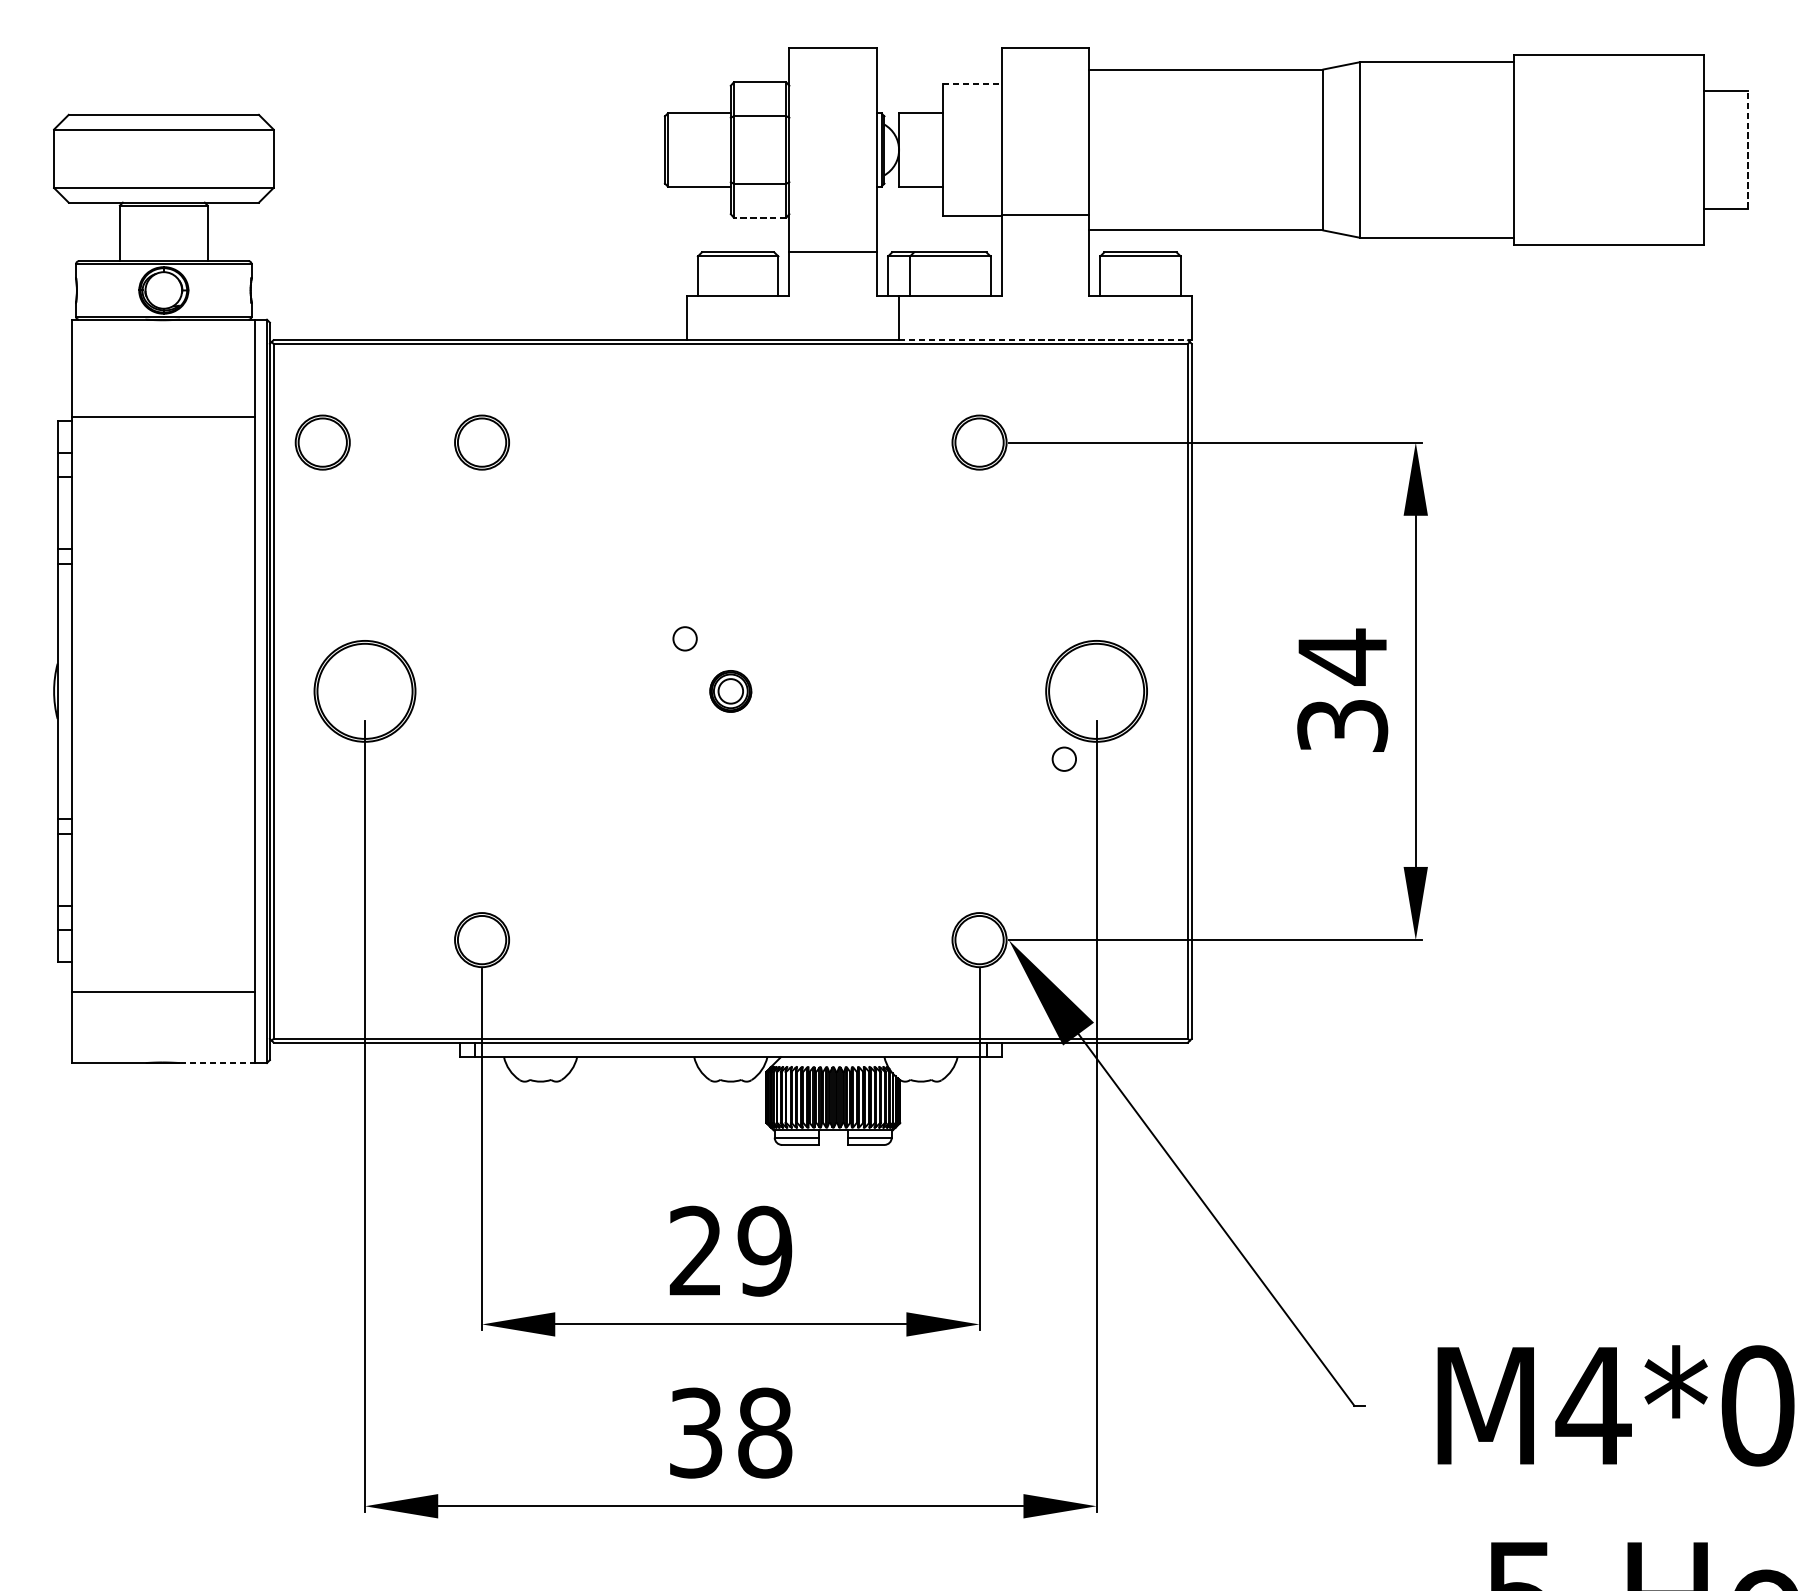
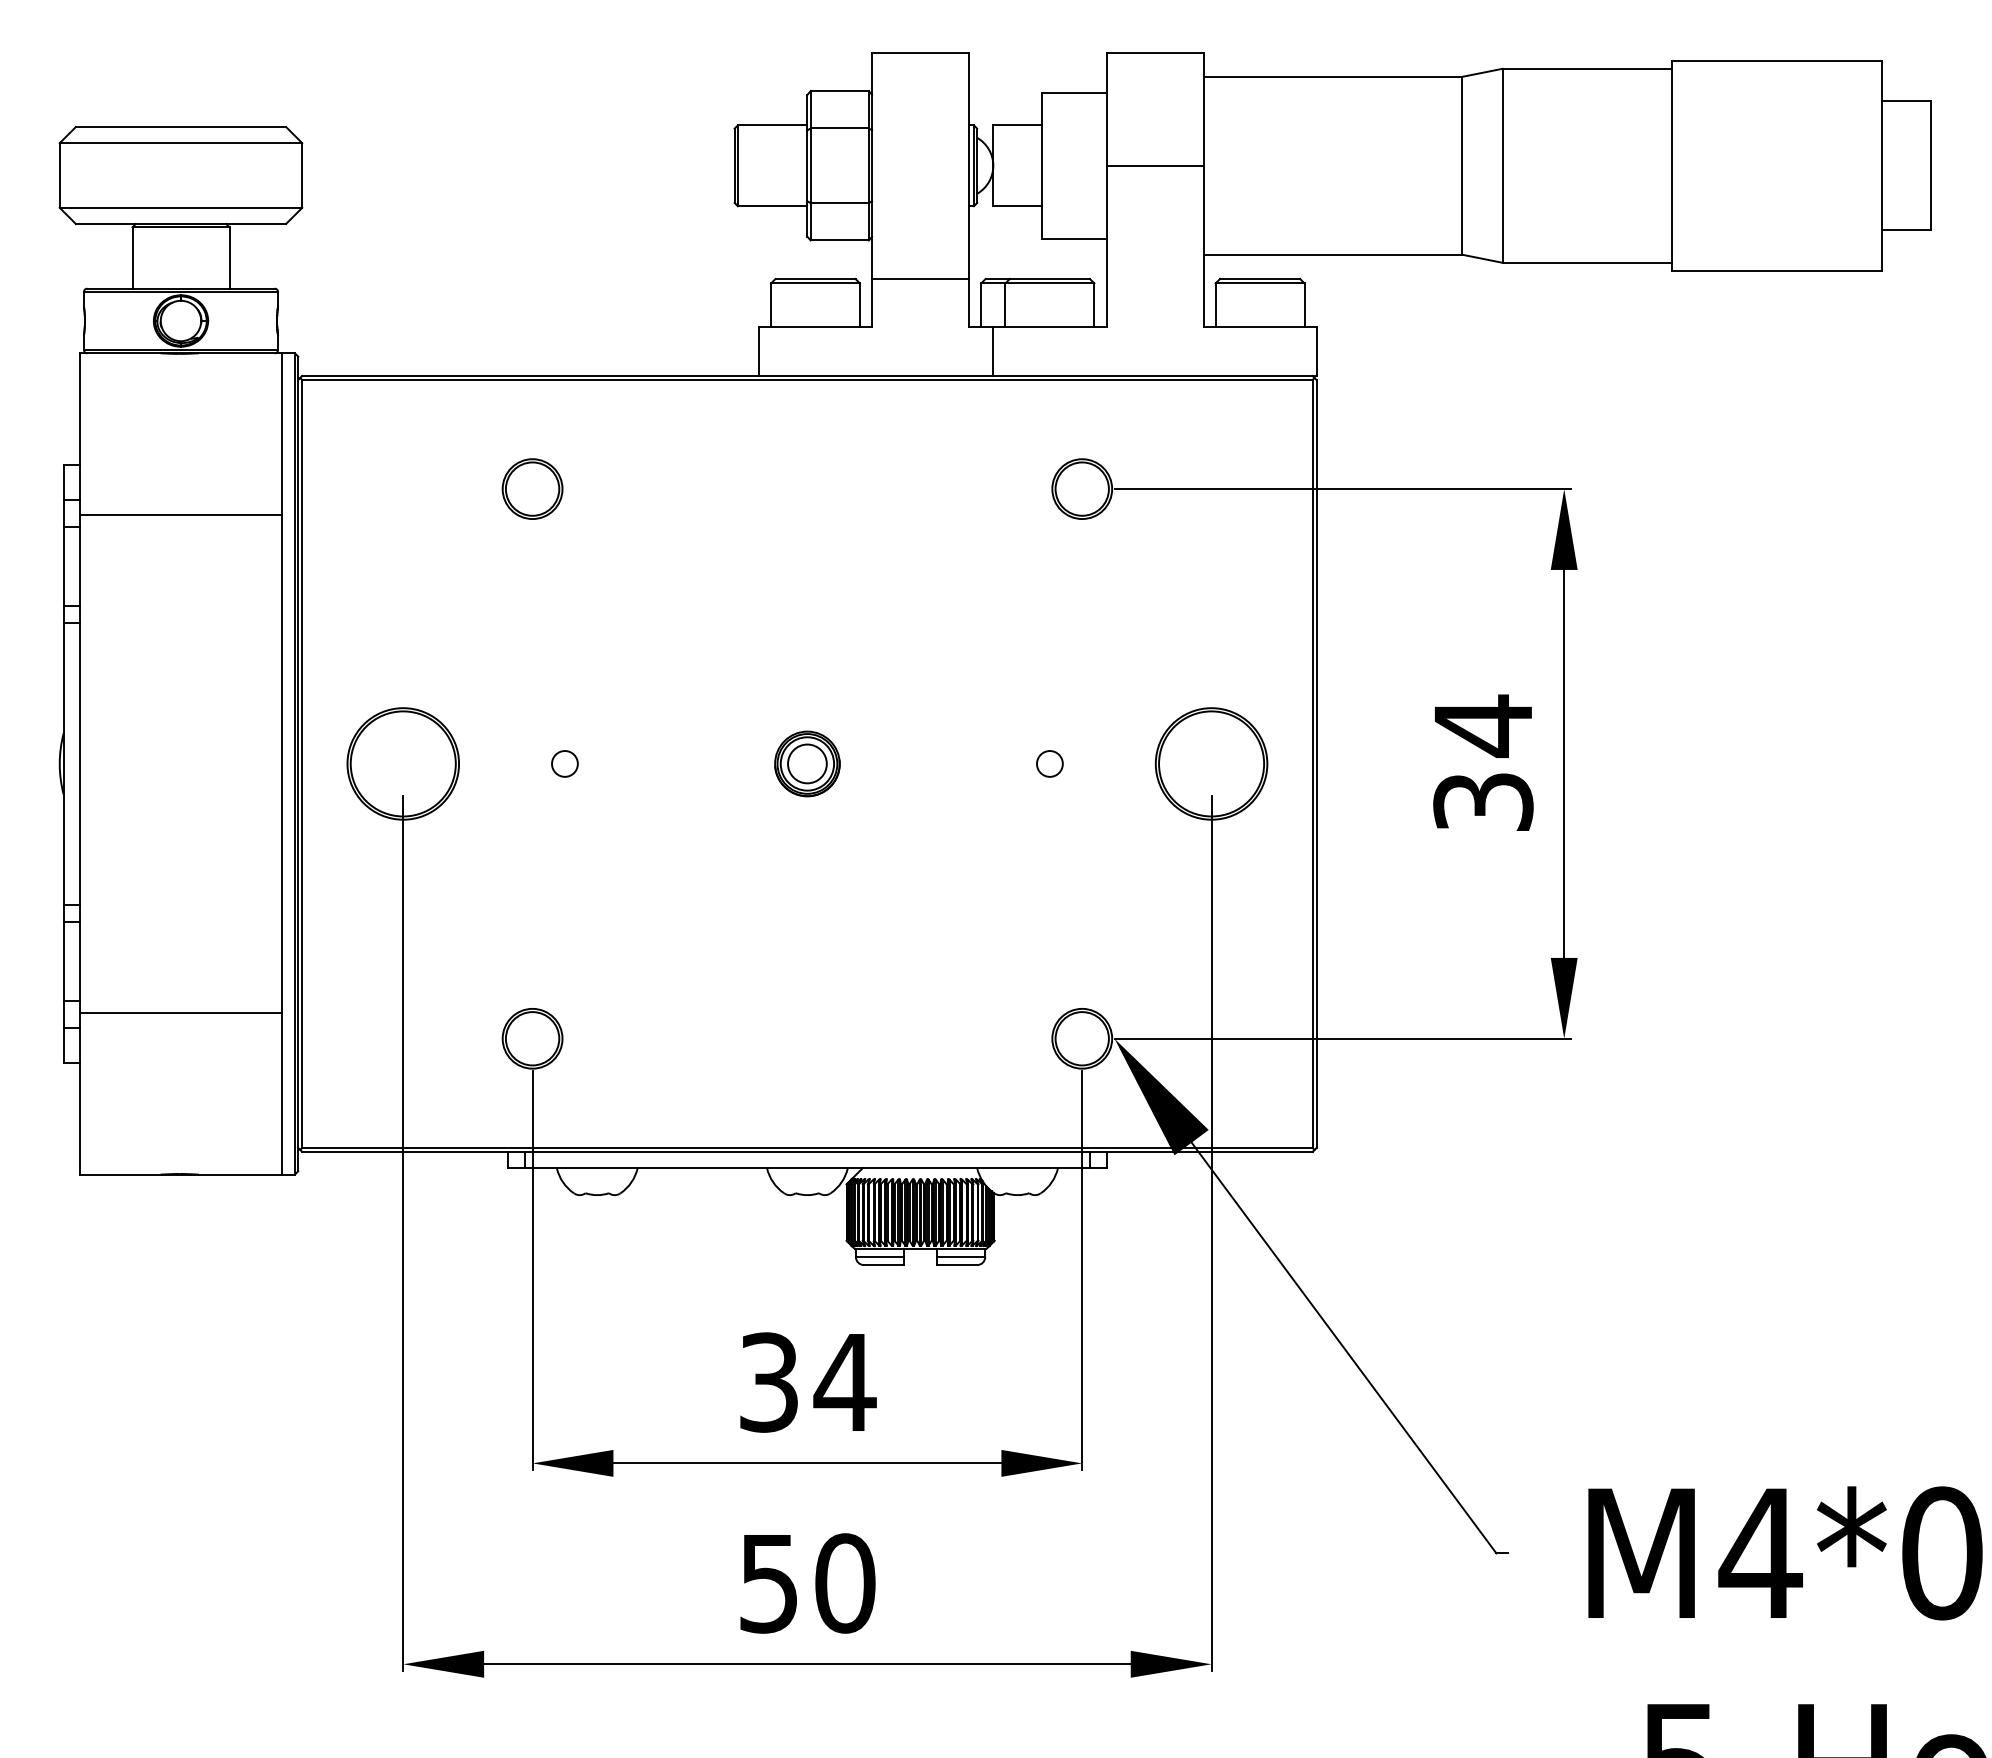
line: (972, 84) -> (1074, 93), dashed -> solid
line: (1747, 149) -> (1930, 165), dashed -> solid
line: (1044, 214) -> (1154, 165), moved
line: (759, 217) -> (839, 240), dashed -> solid
line: (1045, 339) -> (1155, 375), dashed -> solid
line: (163, 417) -> (180, 515), moved
part: (322, 442) -> (356, 488), removed
circle: (684, 638) -> (564, 763), moved
part: (730, 690) -> (807, 763), size x1.43
circle: (1063, 758) -> (1049, 763), moved
line: (163, 991) -> (180, 1012), moved
line: (217, 1062) -> (240, 1174), dashed -> solid
text: (731, 1251) -> (808, 1382), 29 -> 34
text: (730, 1433) -> (807, 1583), 38 -> 50

